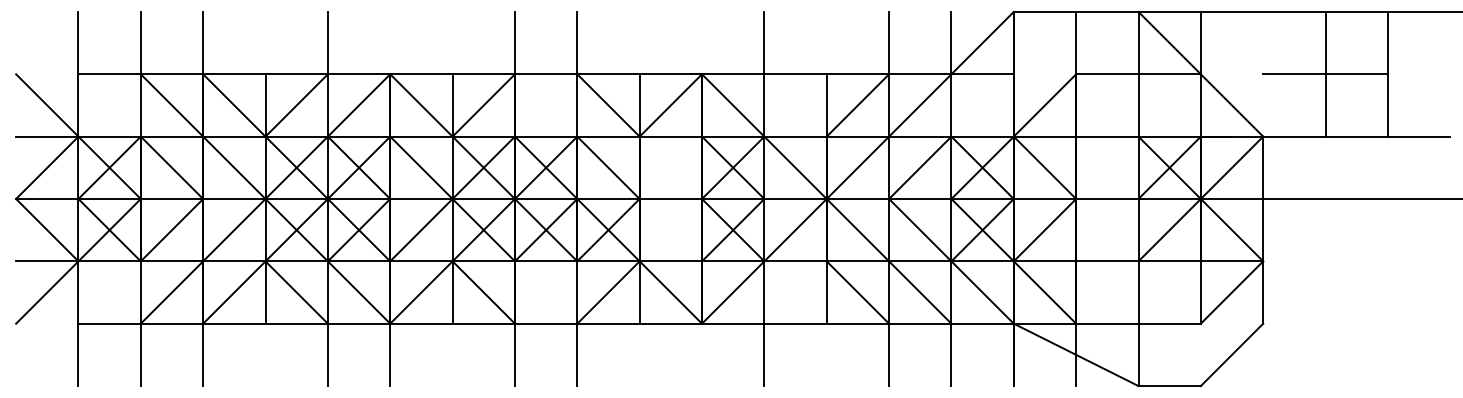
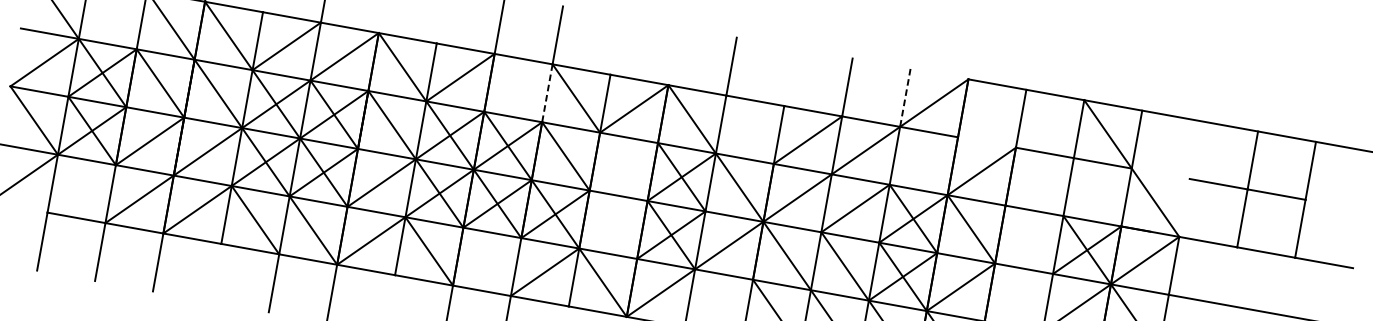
line: (951, 43) -> (905, 98), solid -> dashed
line: (577, 105) -> (547, 93), solid -> dashed

